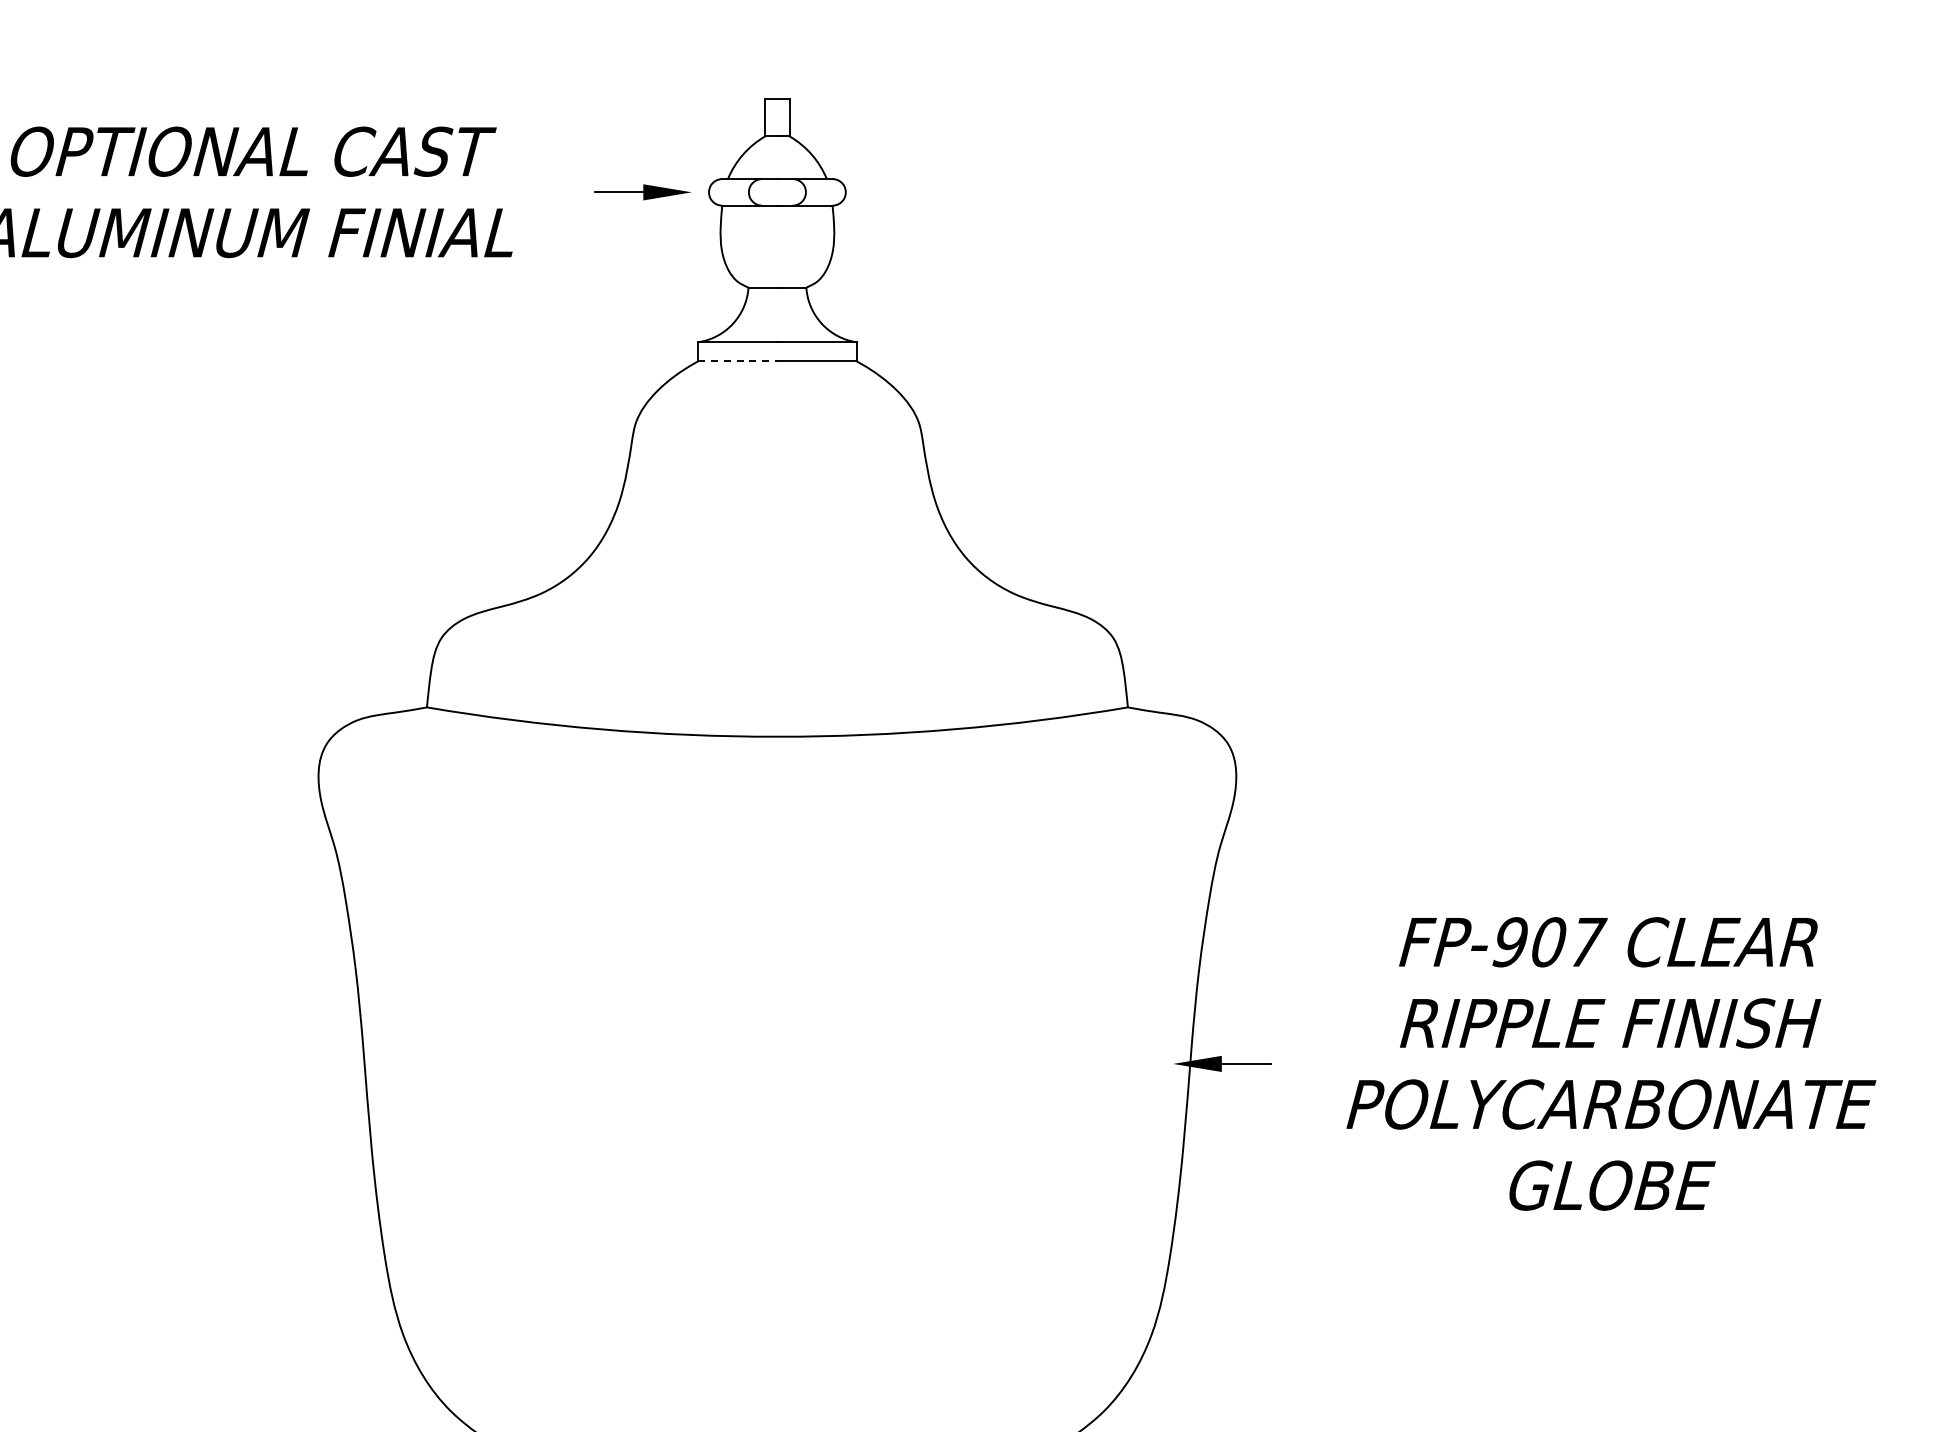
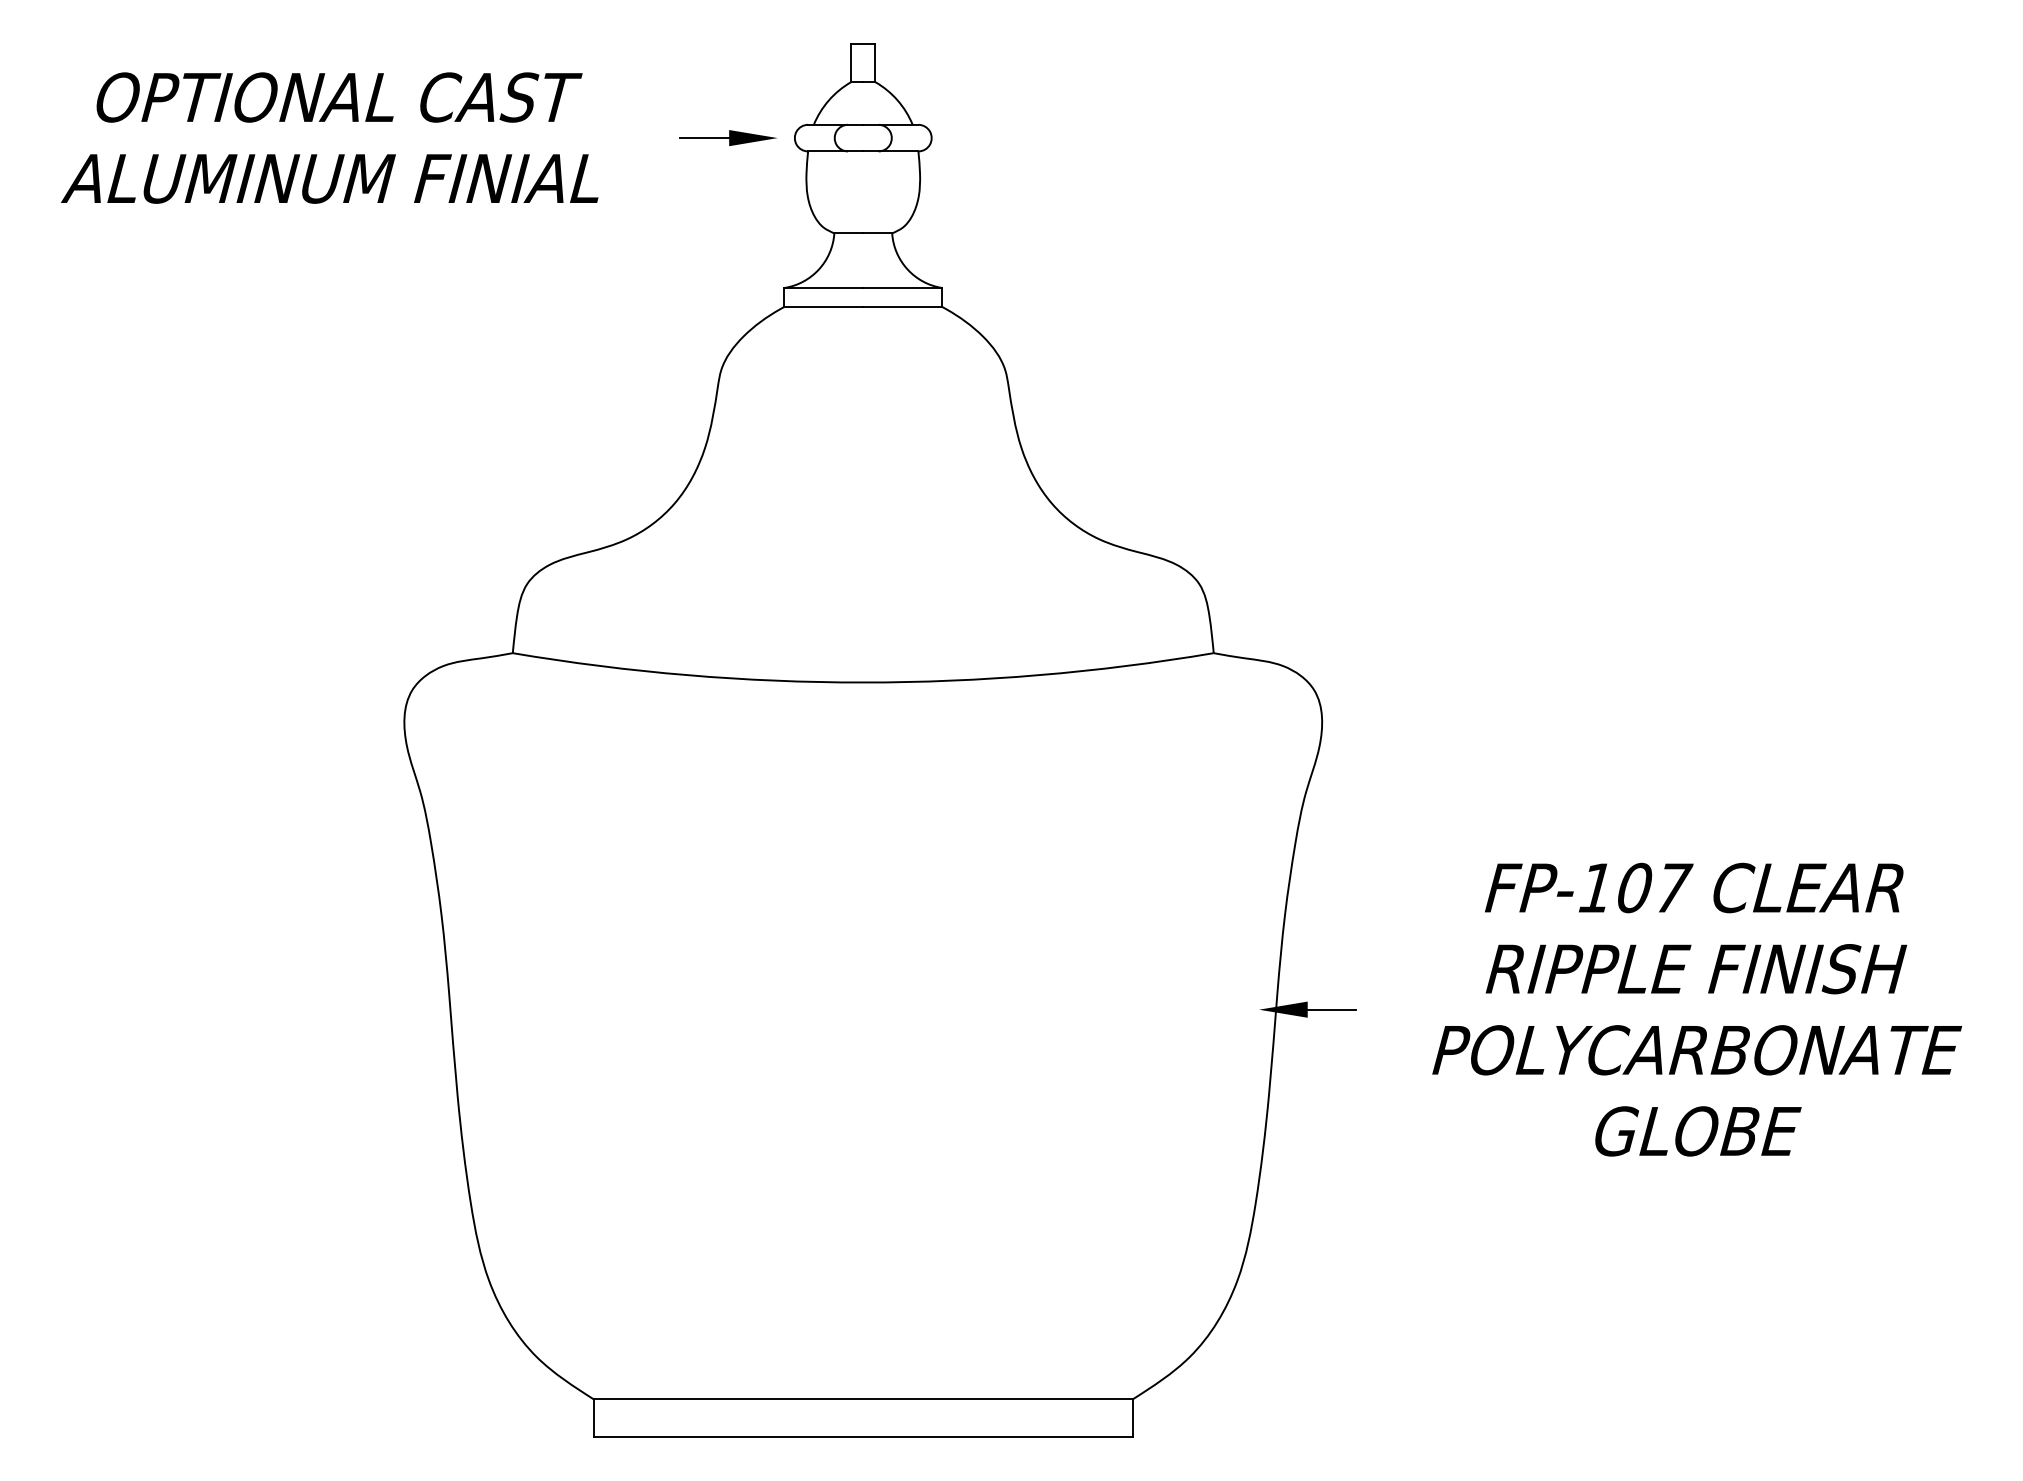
line: (737, 361) -> (823, 307), dashed -> solid
text: (1509, 941) -> (1595, 887), FP-907 -> FP-107

